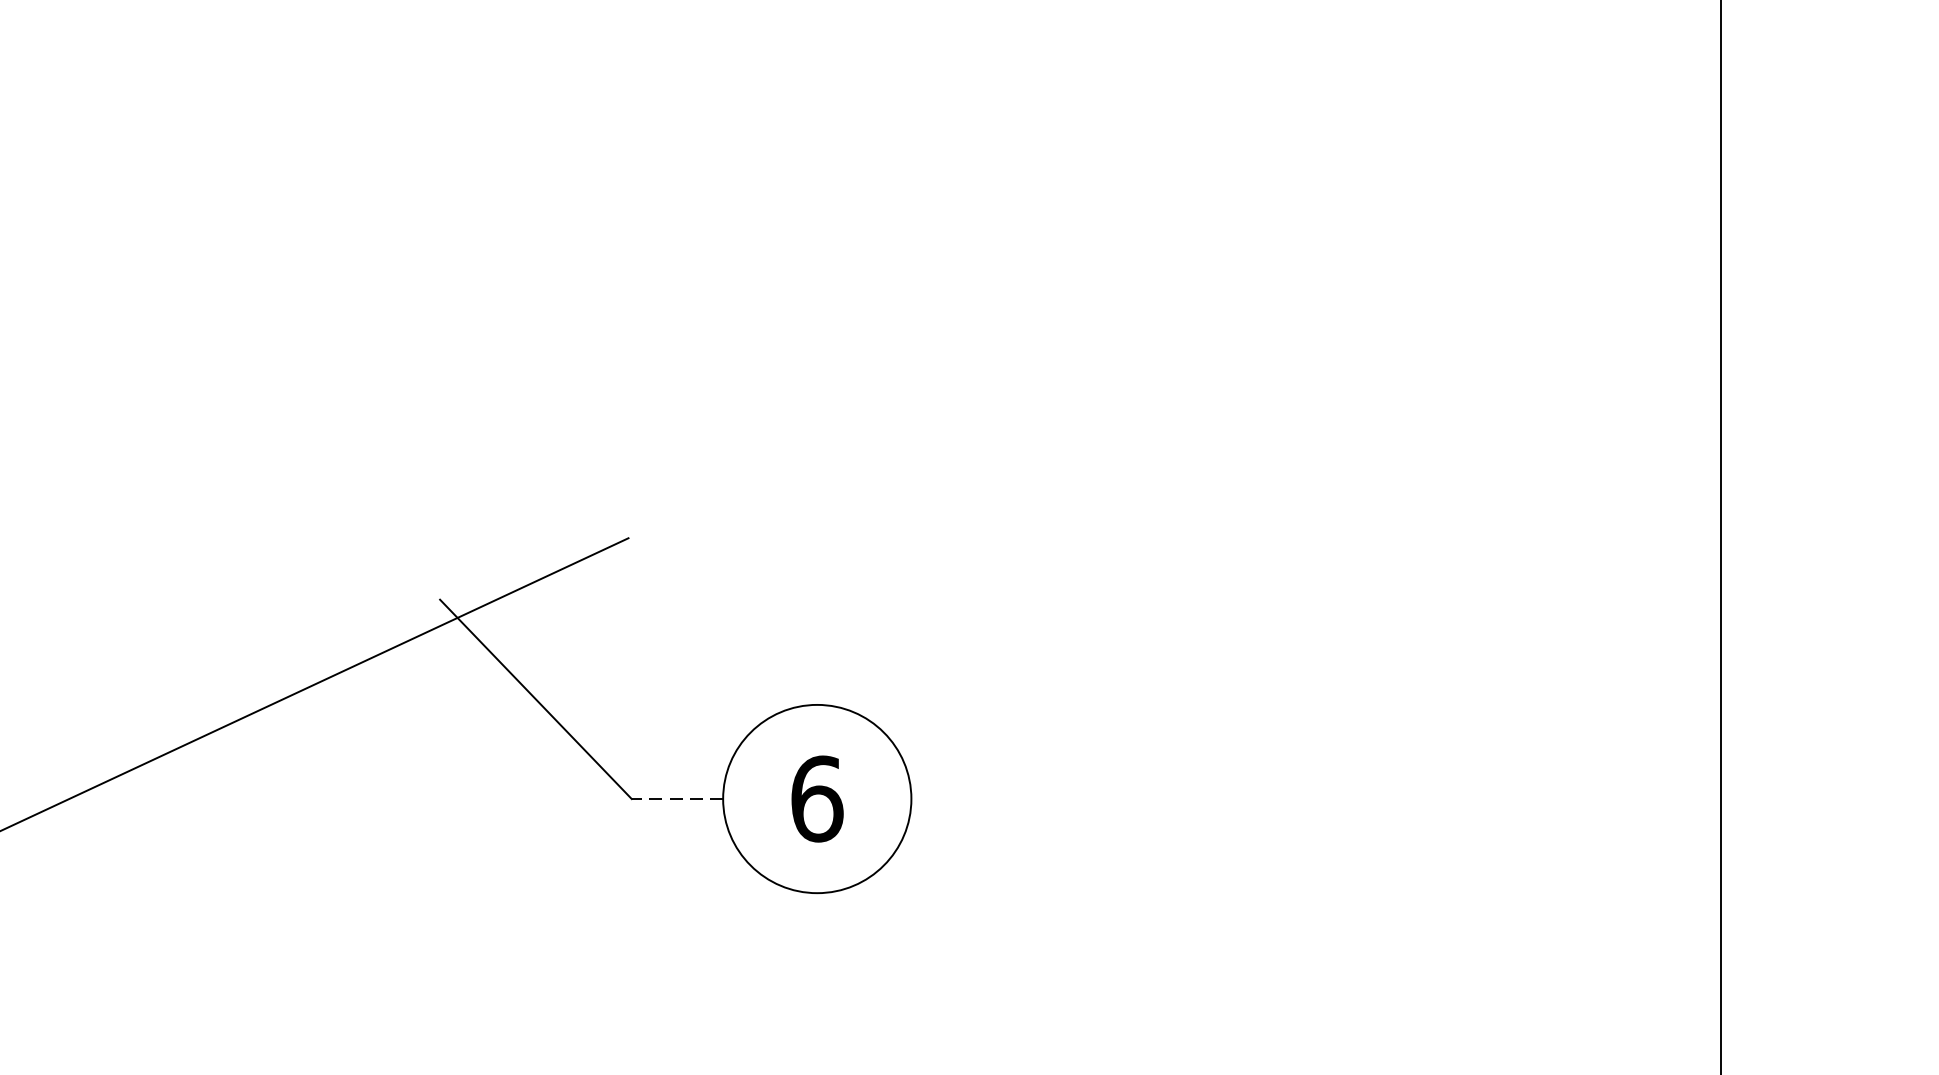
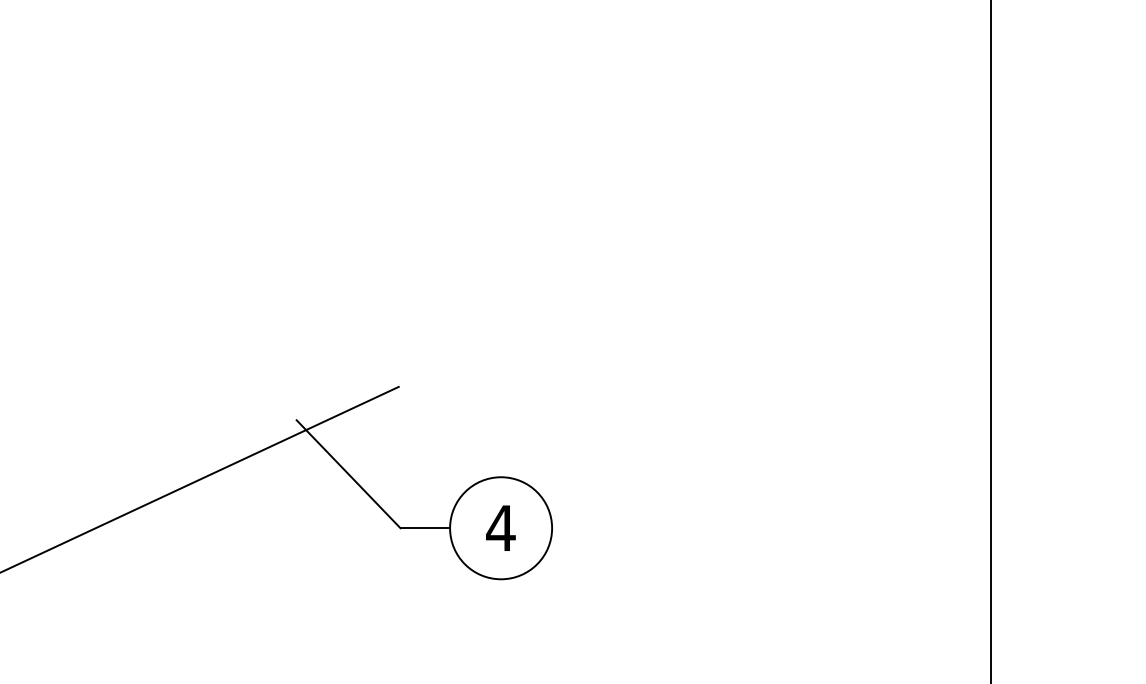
text: (816, 797) -> (500, 527), 6 -> 4
line: (677, 799) -> (425, 528), dashed -> solid

